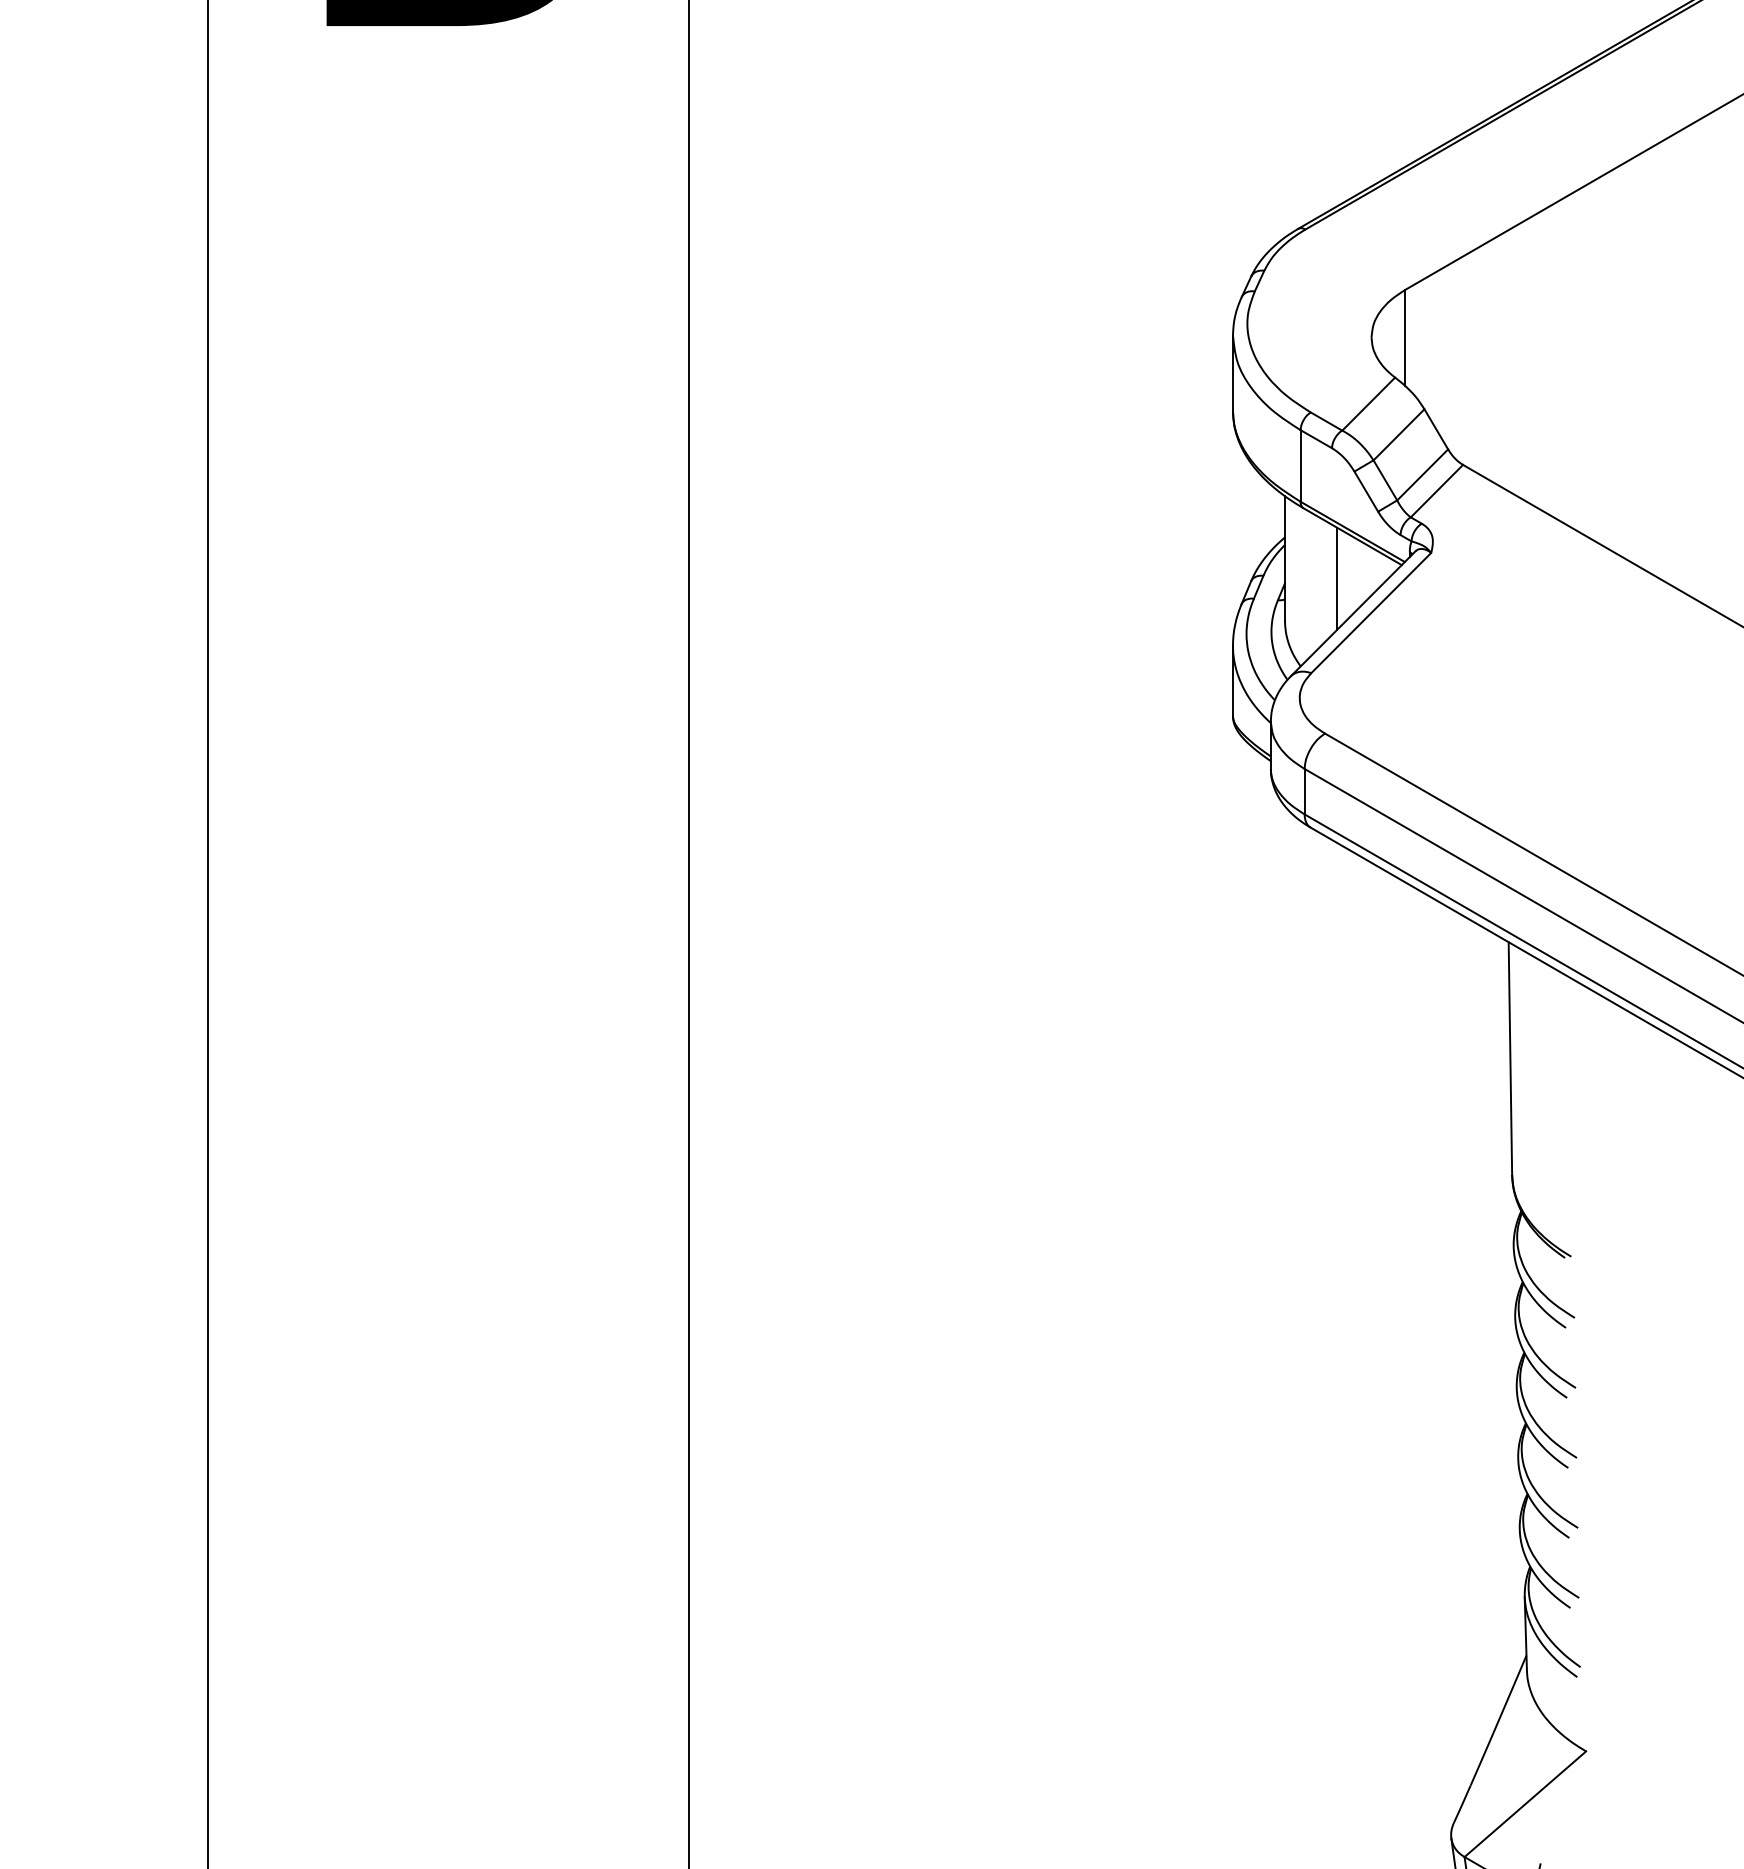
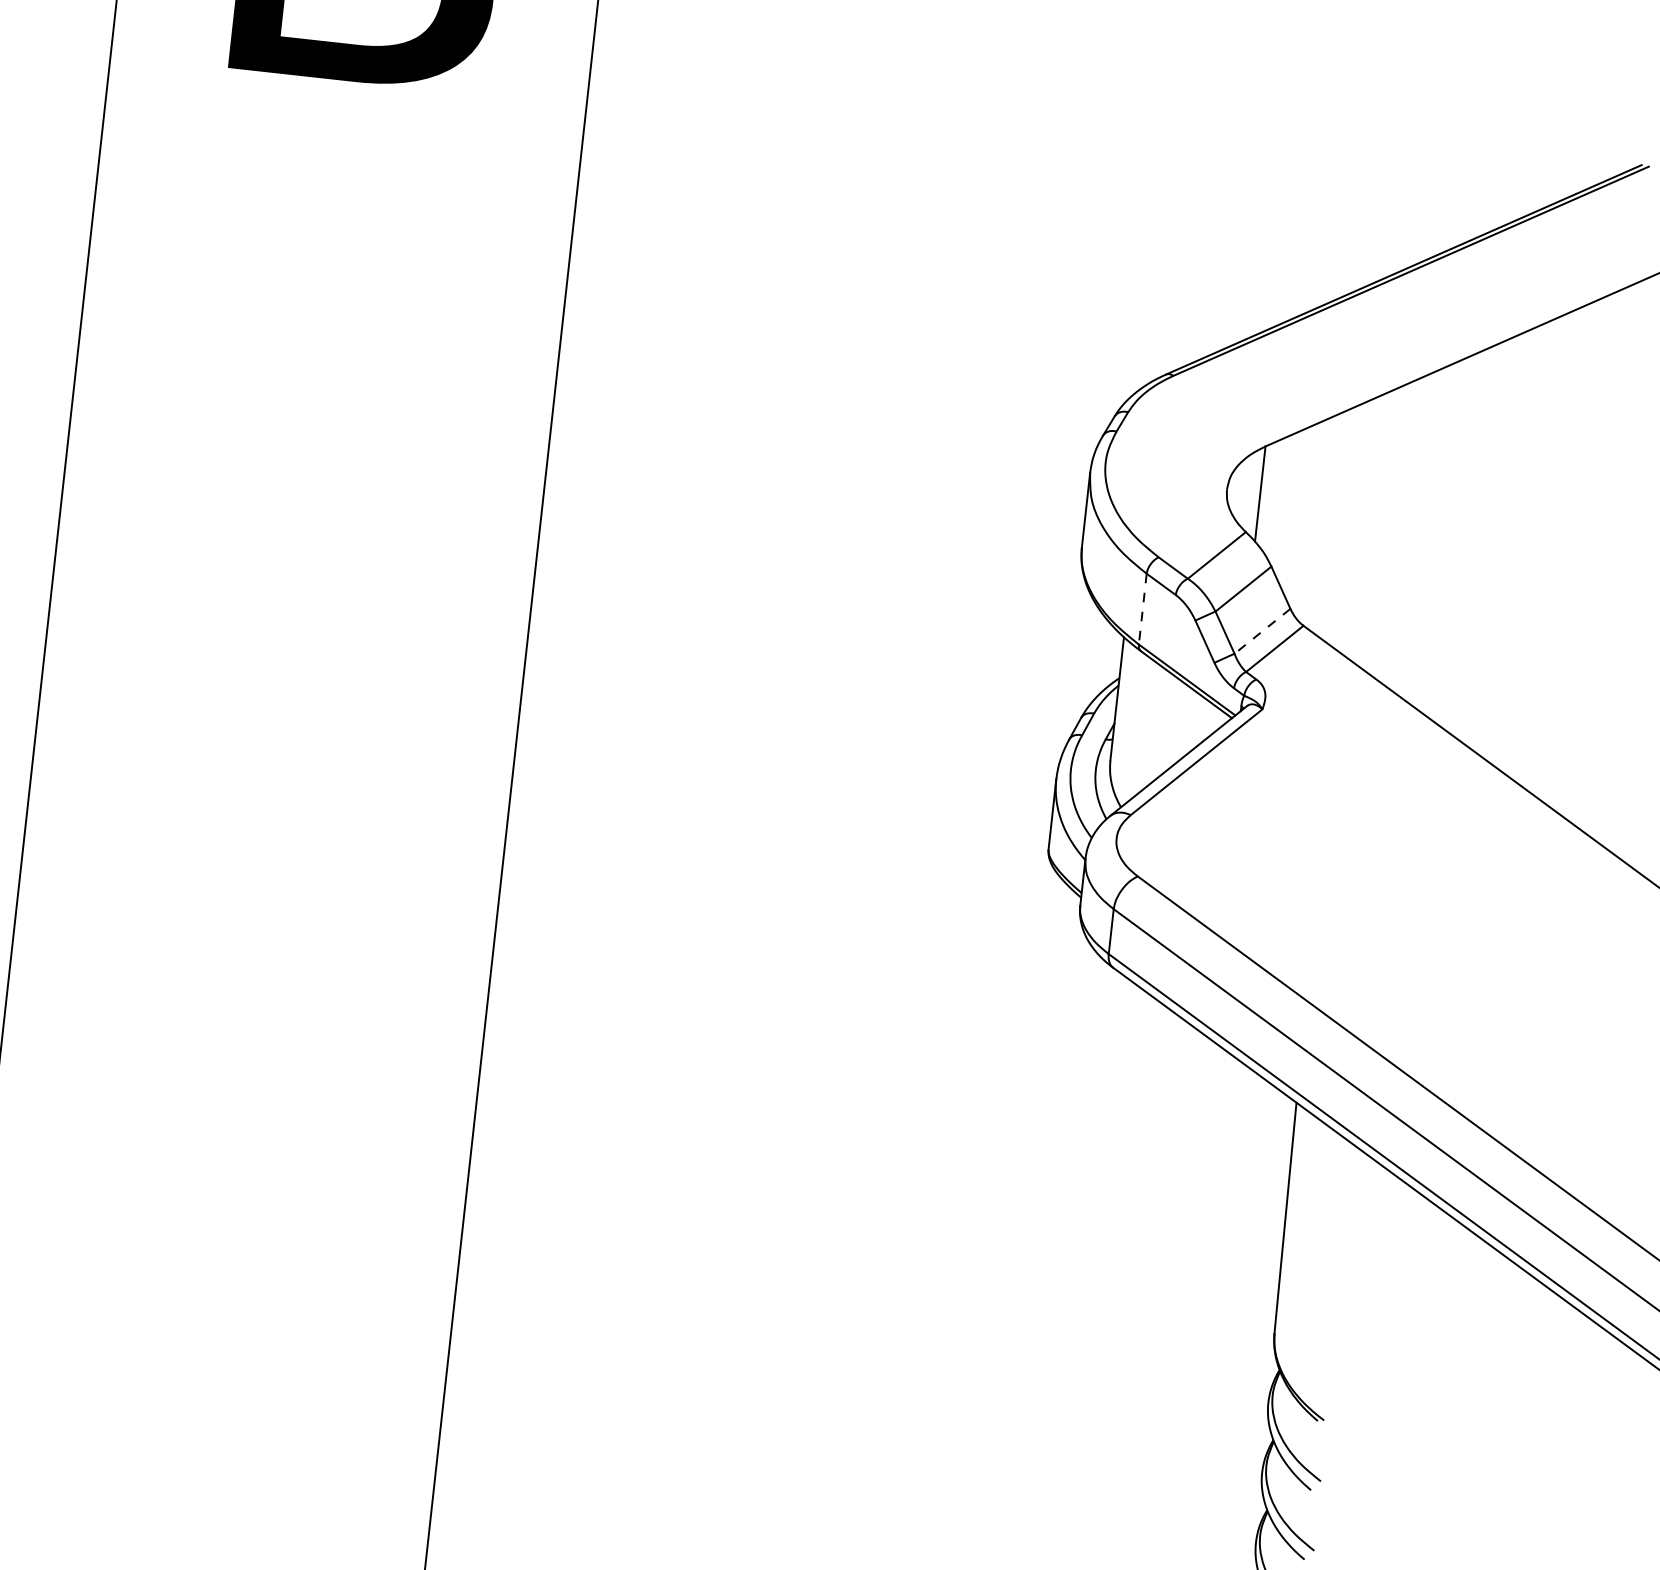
line: (1300, 465) -> (1142, 608), solid -> dashed
line: (1422, 475) -> (1262, 631), solid -> dashed
line: (1337, 578) -> (1166, 724), removed

